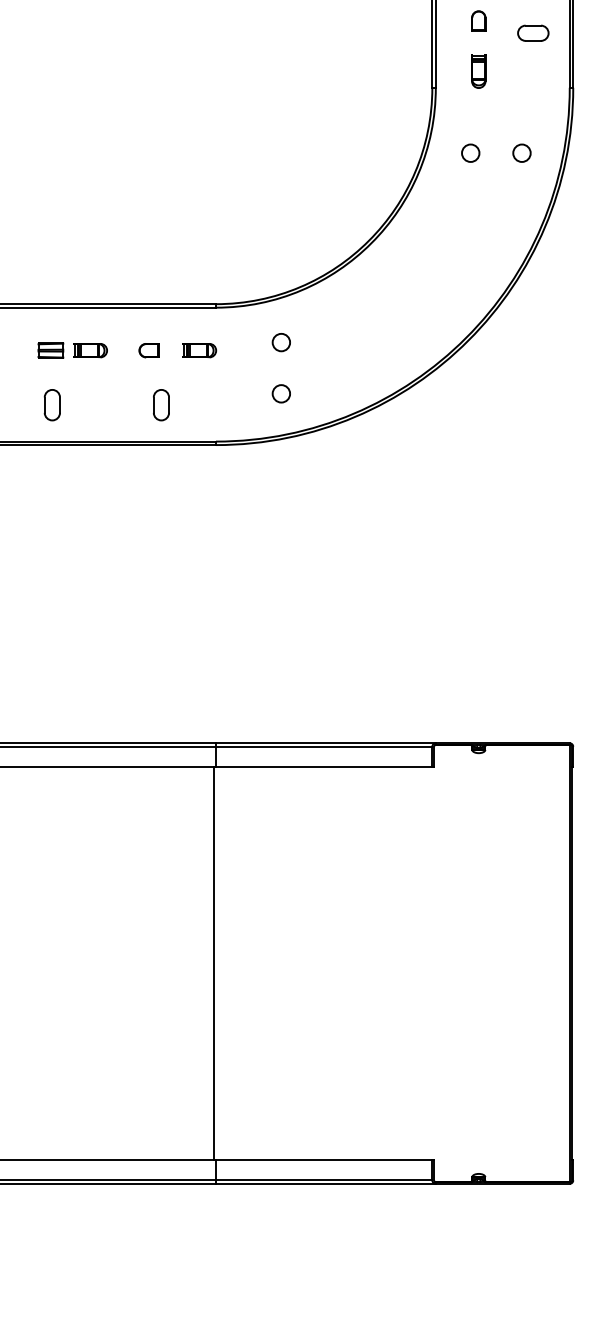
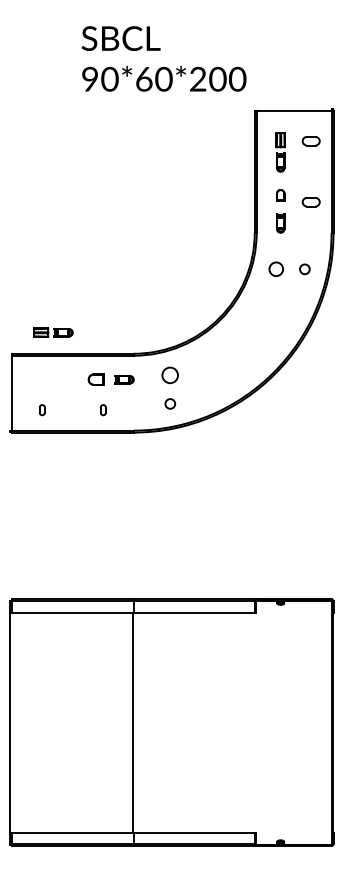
circle: (469, 153) -> (275, 269), size x1.4
circle: (281, 341) -> (170, 374), size x1.6
part: (72, 350) -> (53, 332), moved
part: (149, 350) -> (96, 379), size x1.4
part: (52, 403) -> (42, 409), size x0.6
part: (161, 403) -> (103, 409), size x0.6

